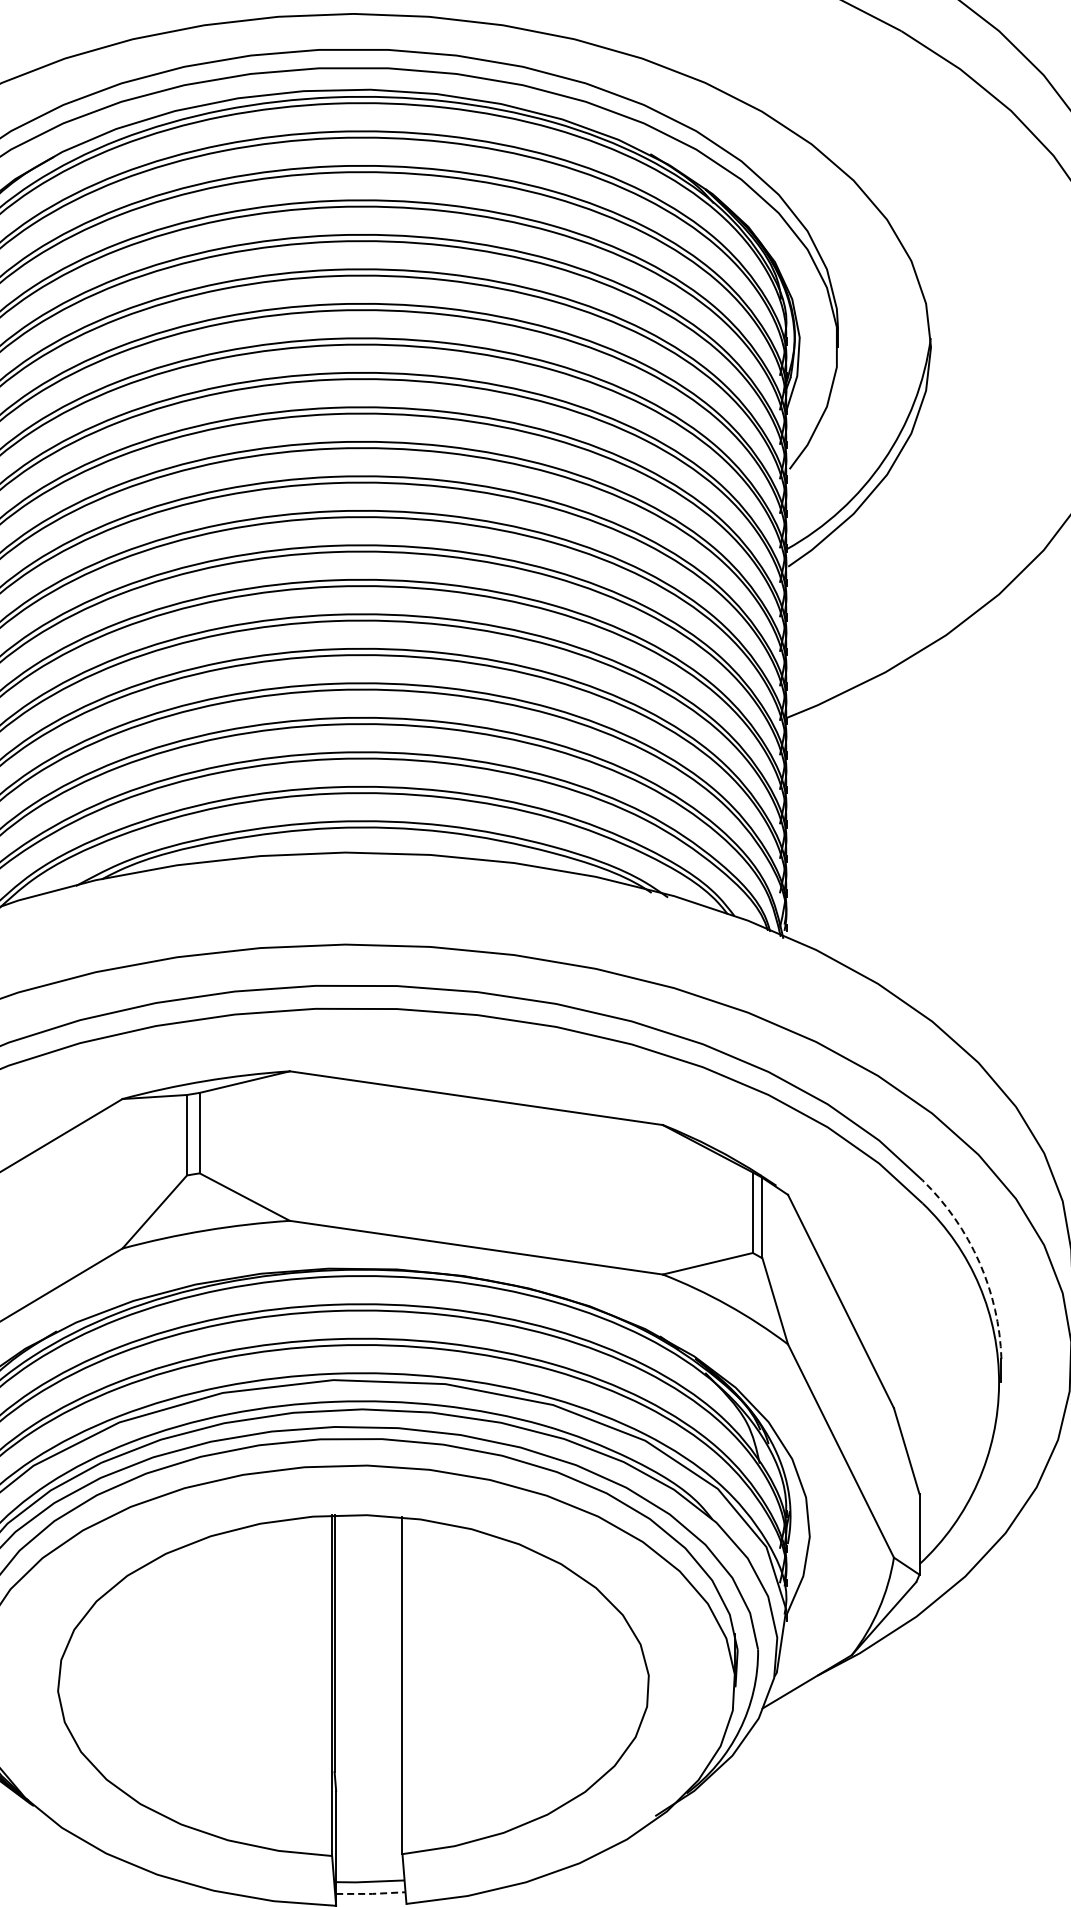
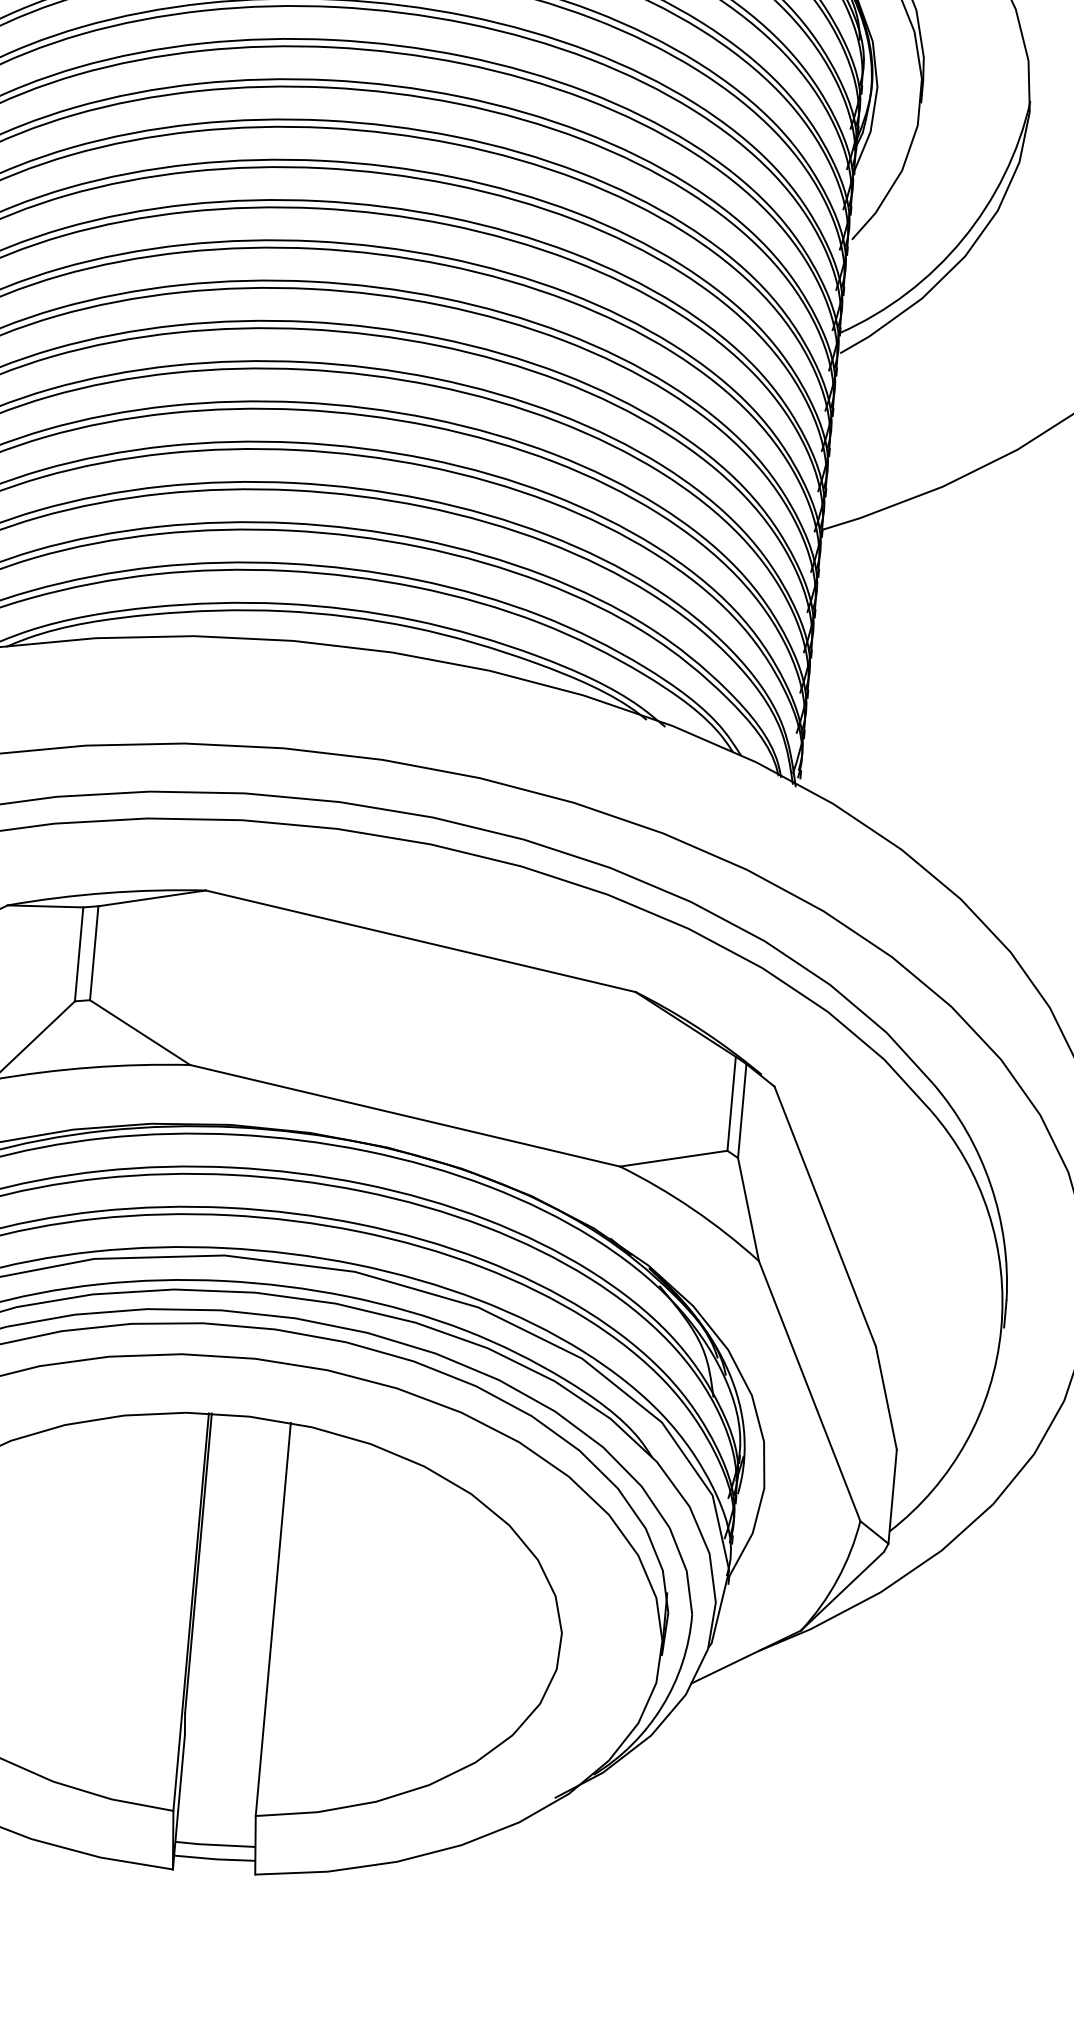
arc: (979, 1262) -> (990, 1185), dashed -> solid
line: (371, 1893) -> (215, 1858), dashed -> solid

